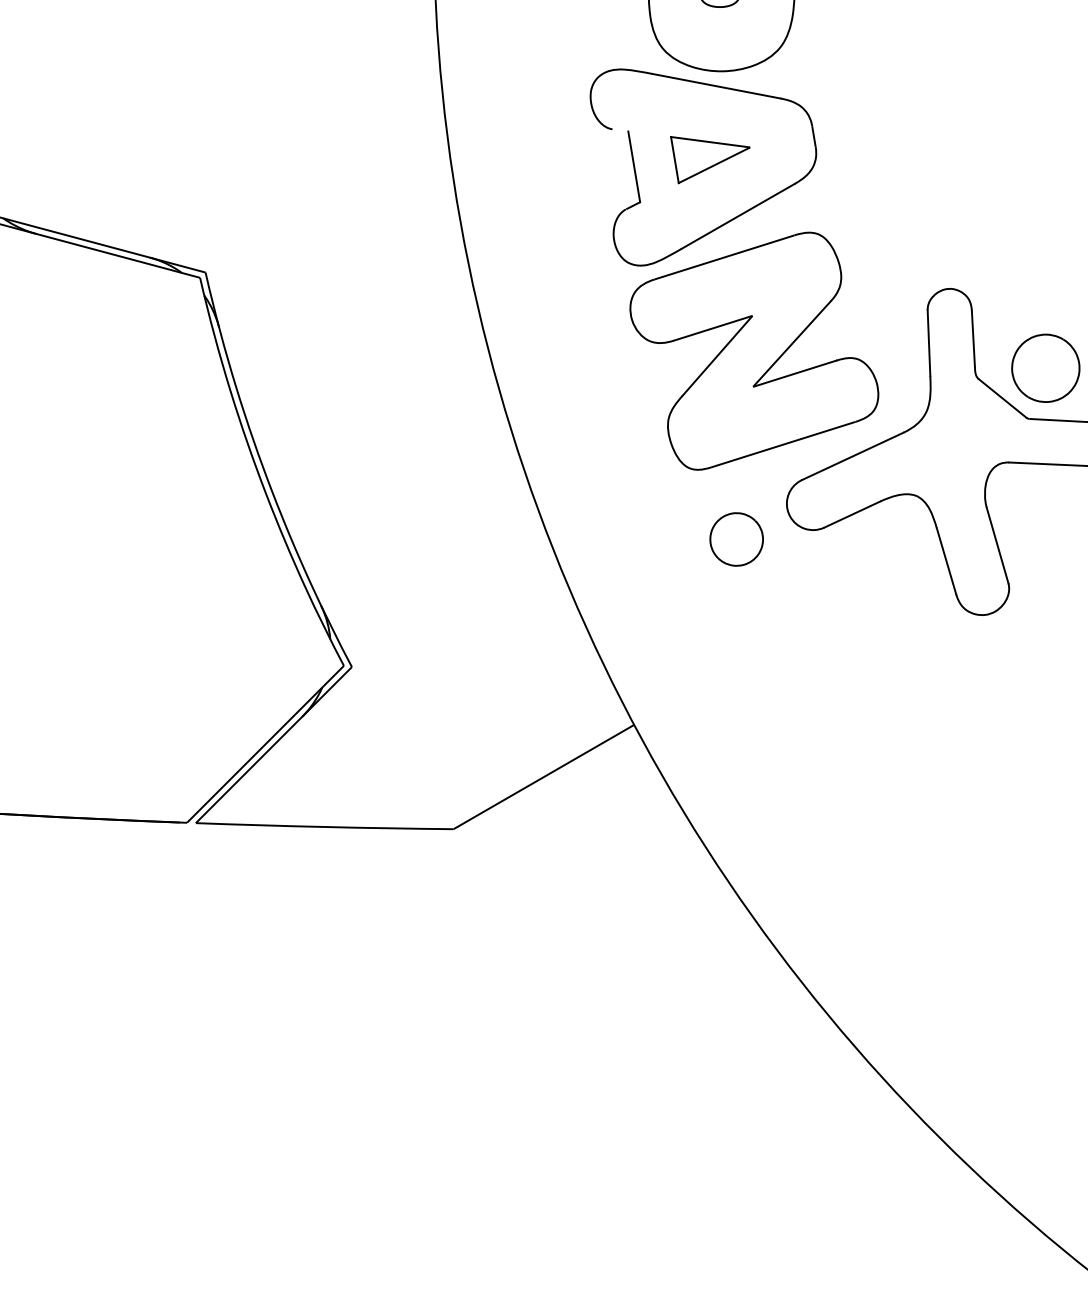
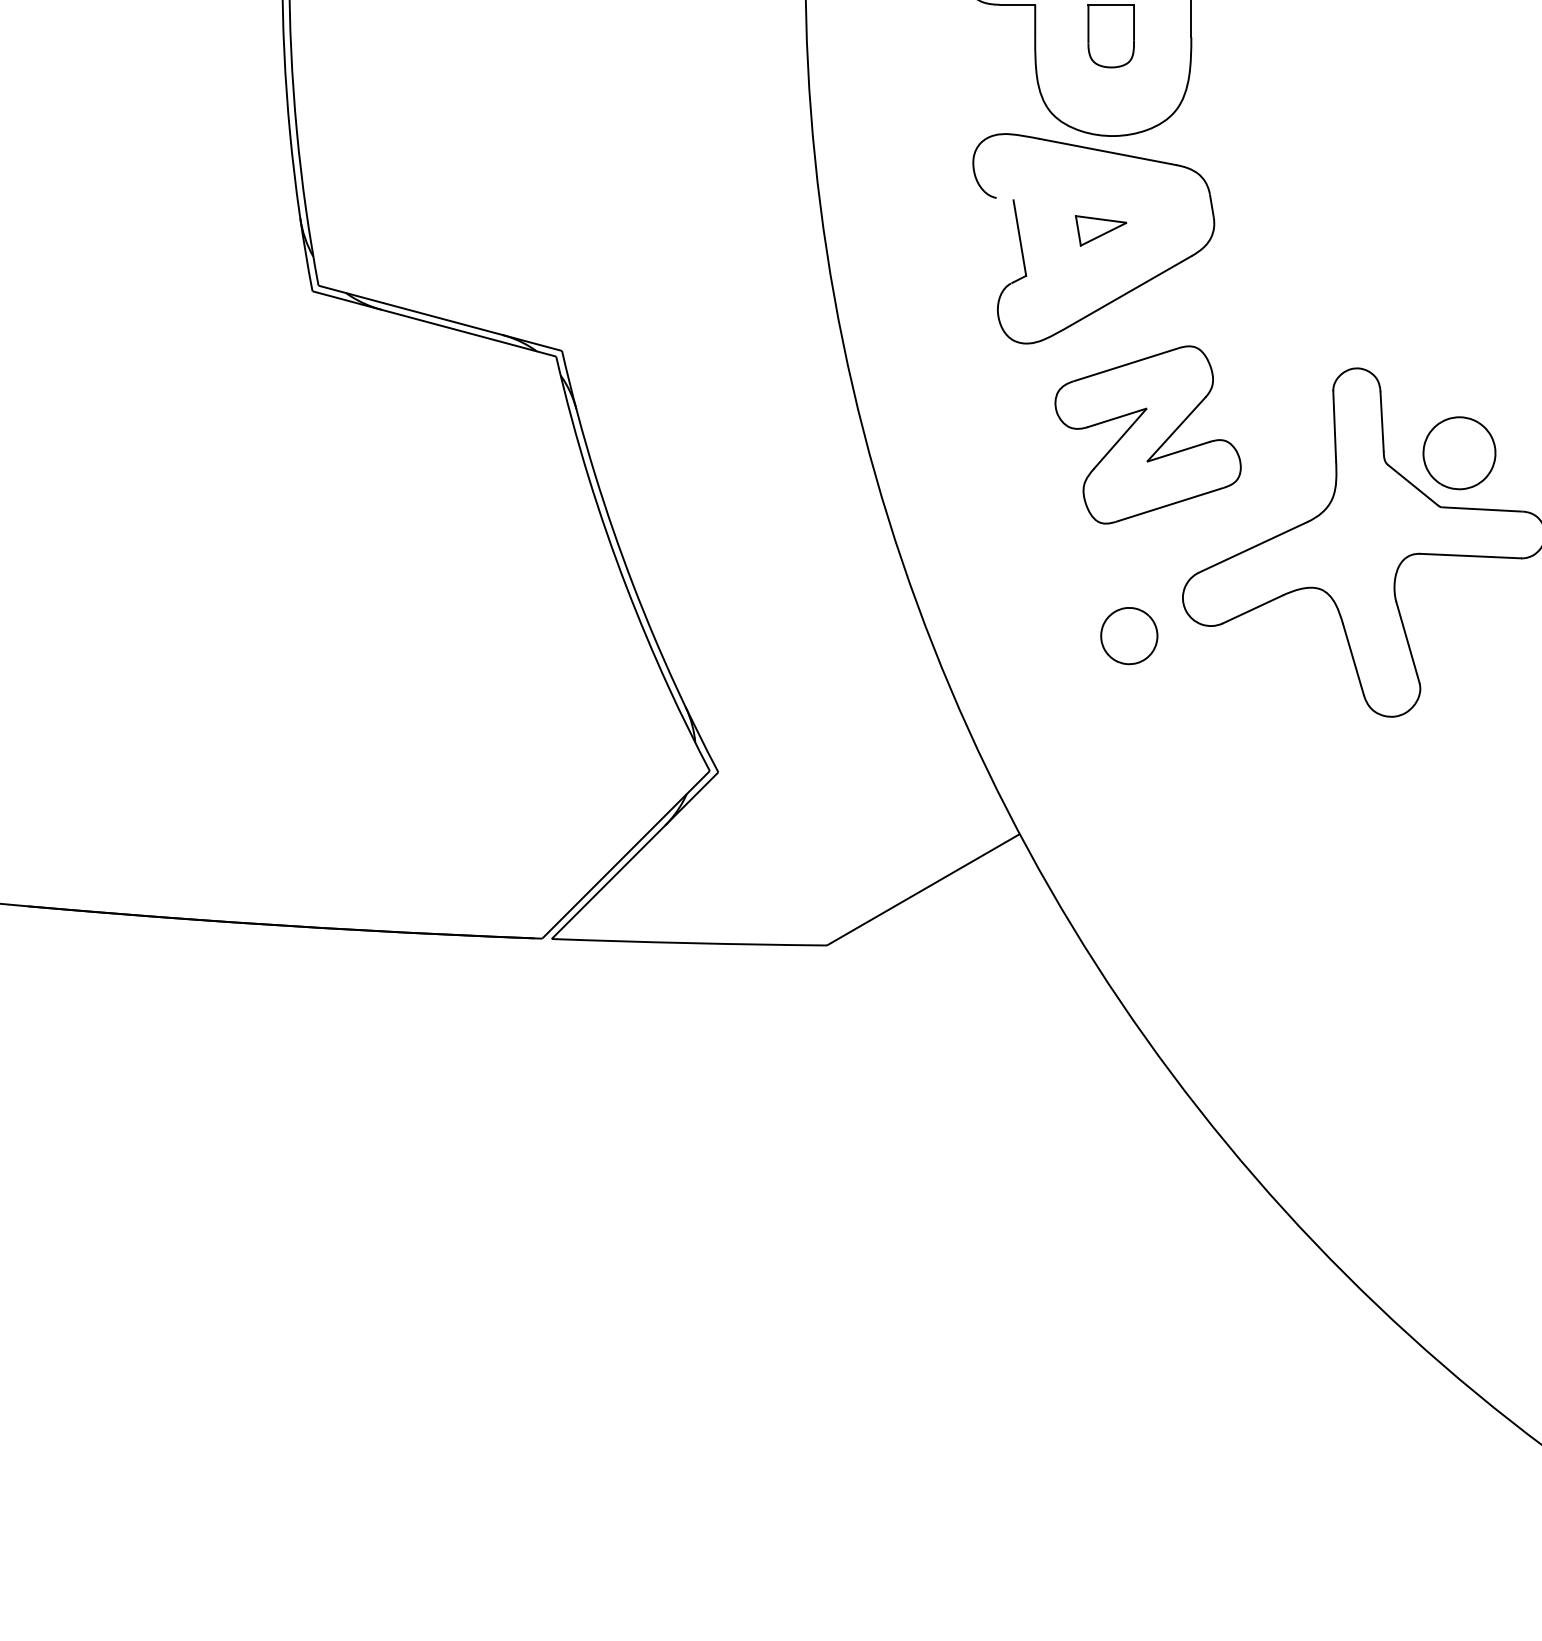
part: (709, 159) -> (1100, 230), size x0.6
part: (753, 350) -> (1147, 434), size x0.7

